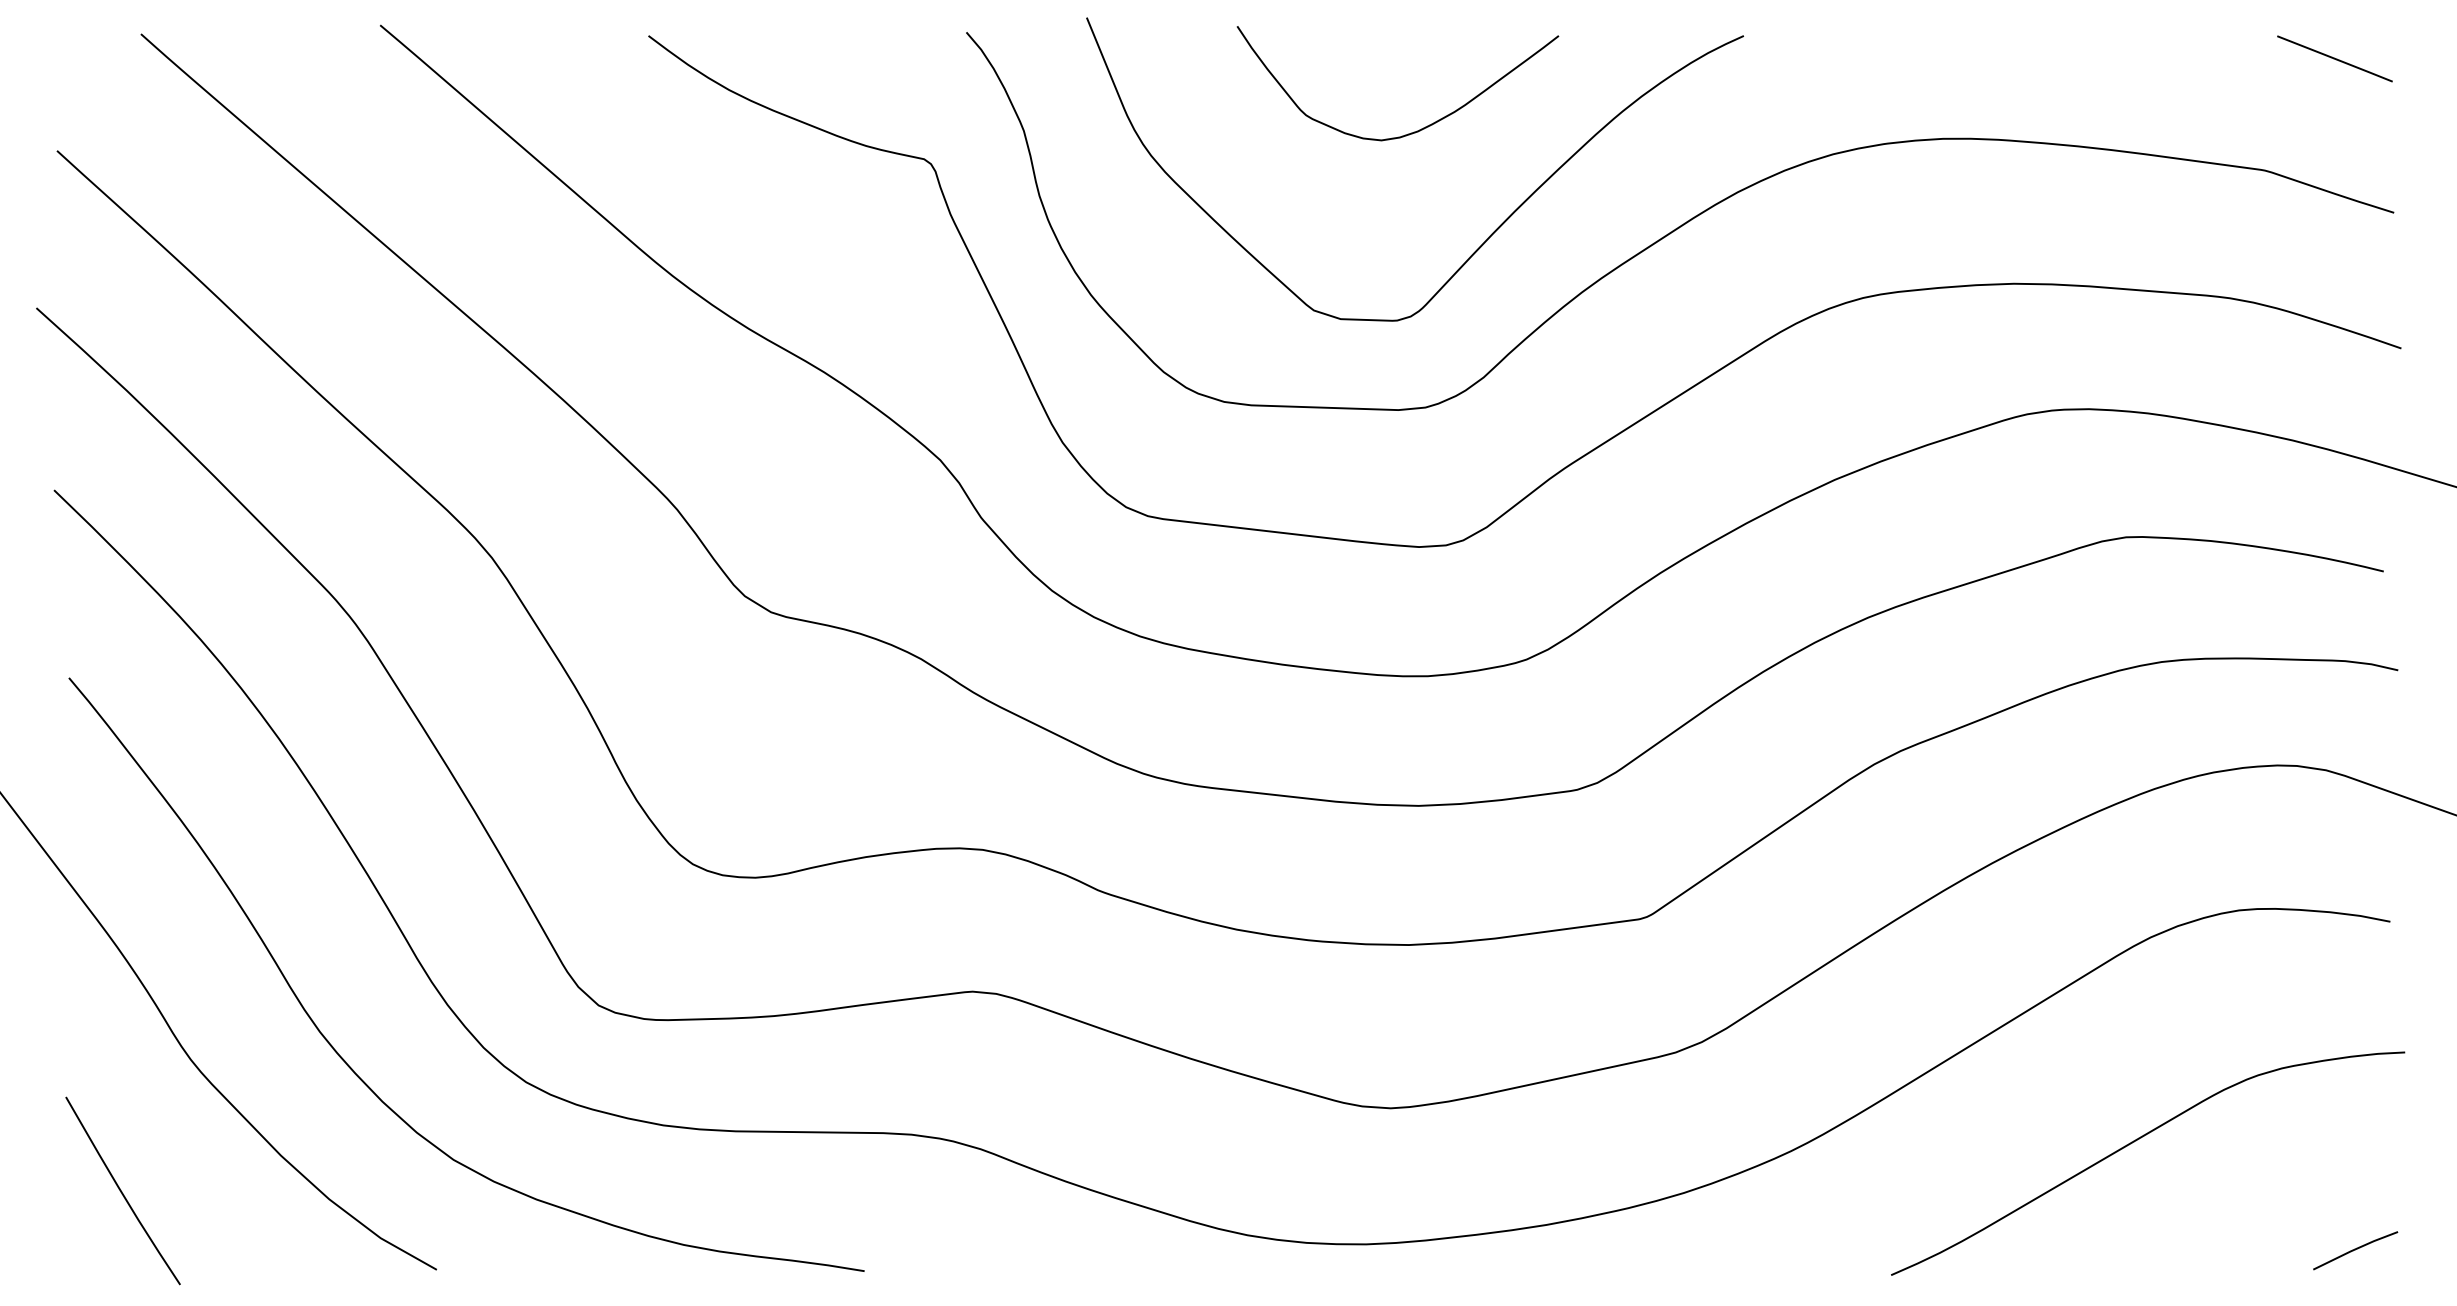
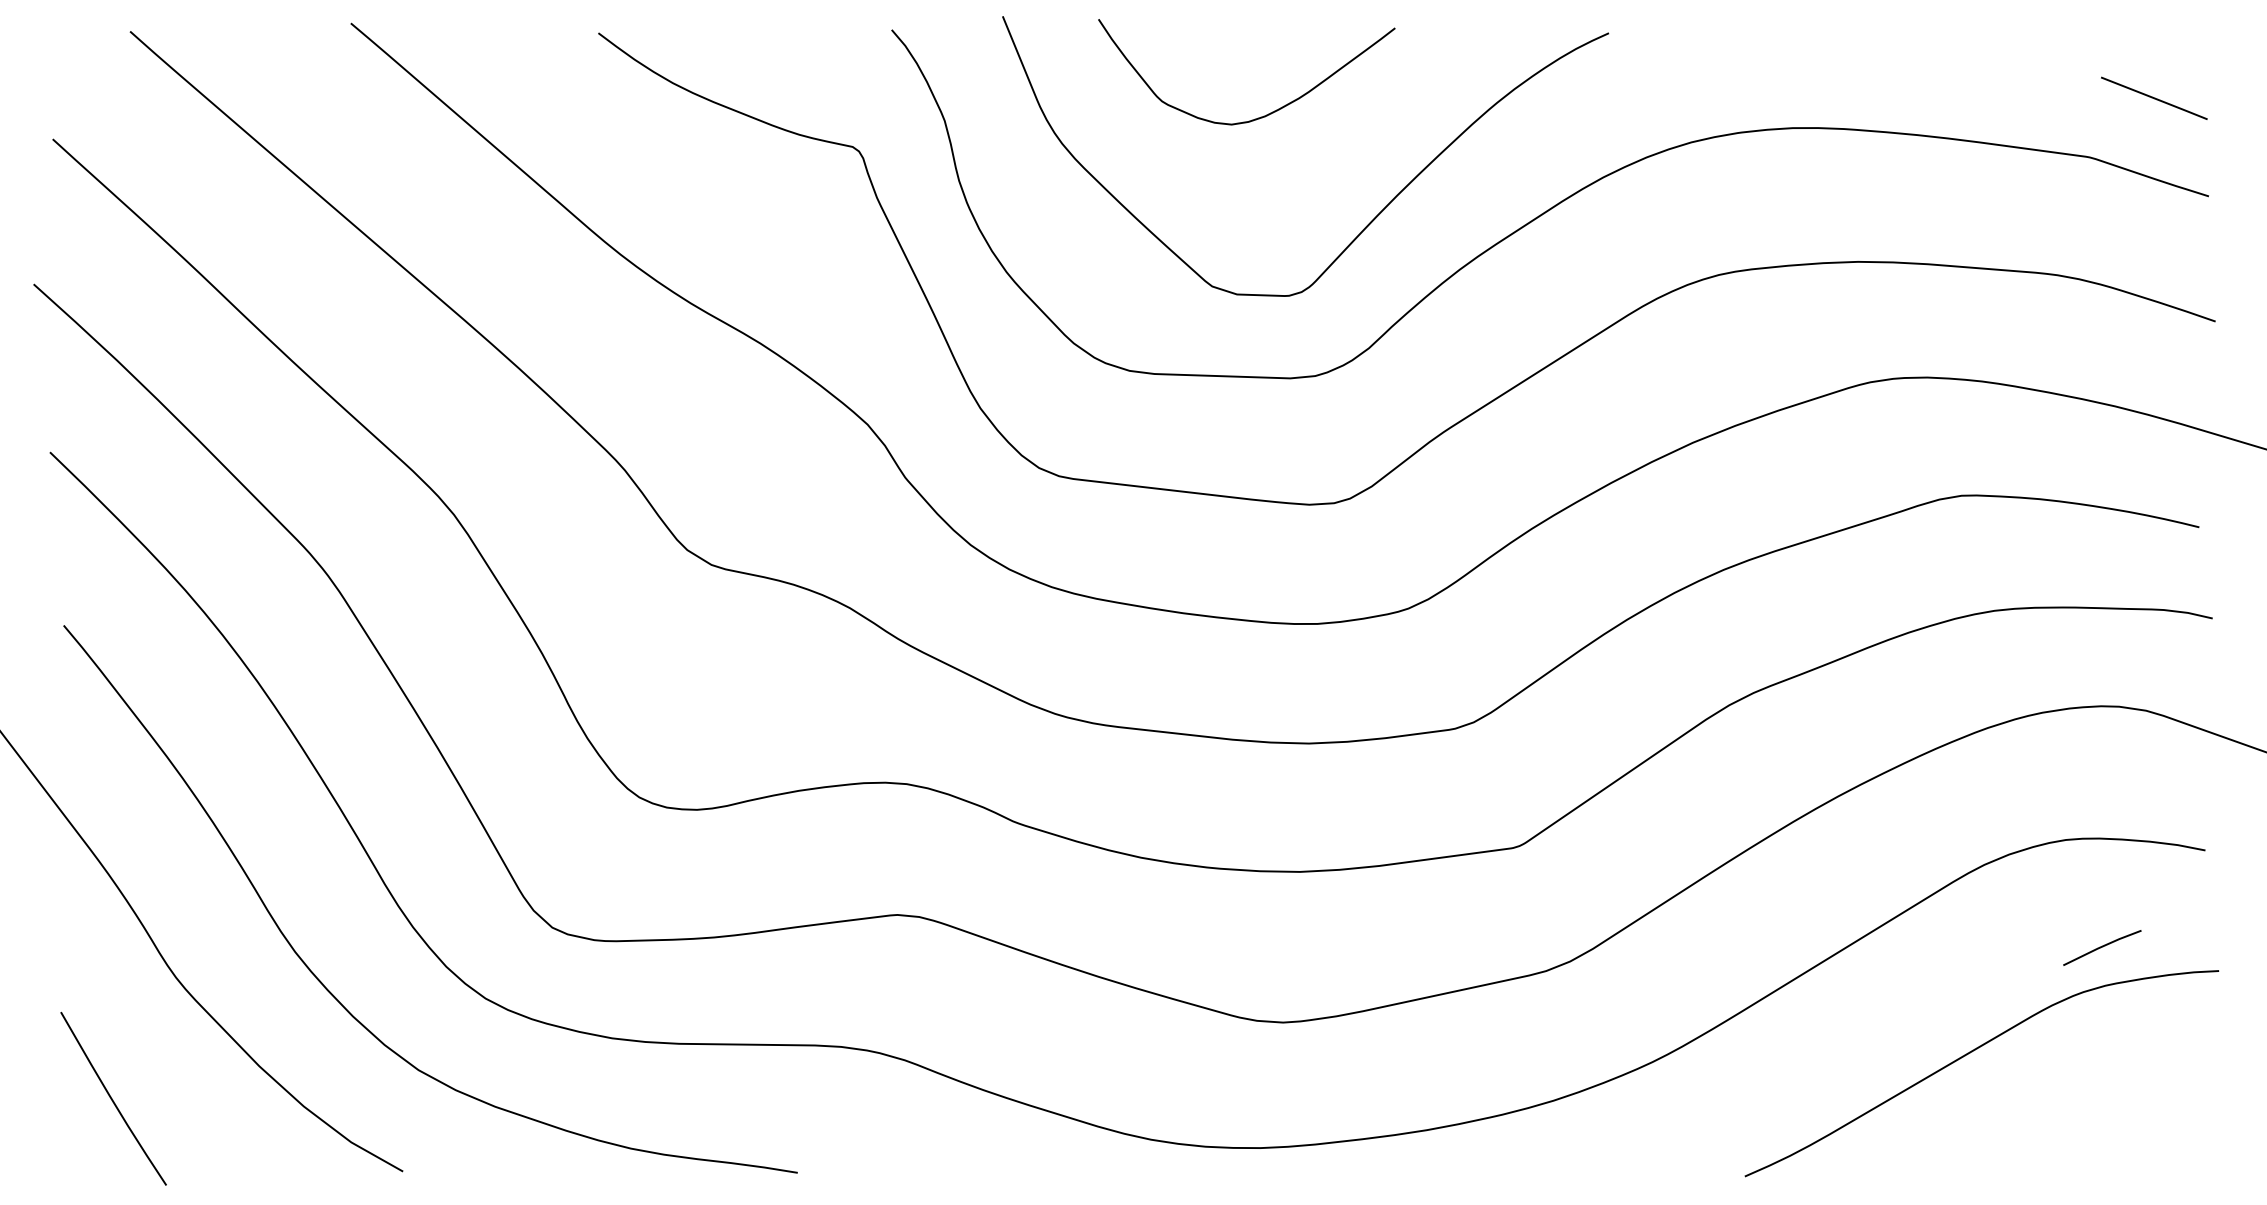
line: (2335, 57) -> (2154, 97), moved
curve: (1413, 131) -> (1261, 116), moved
line: (2355, 1250) -> (2102, 947), moved

